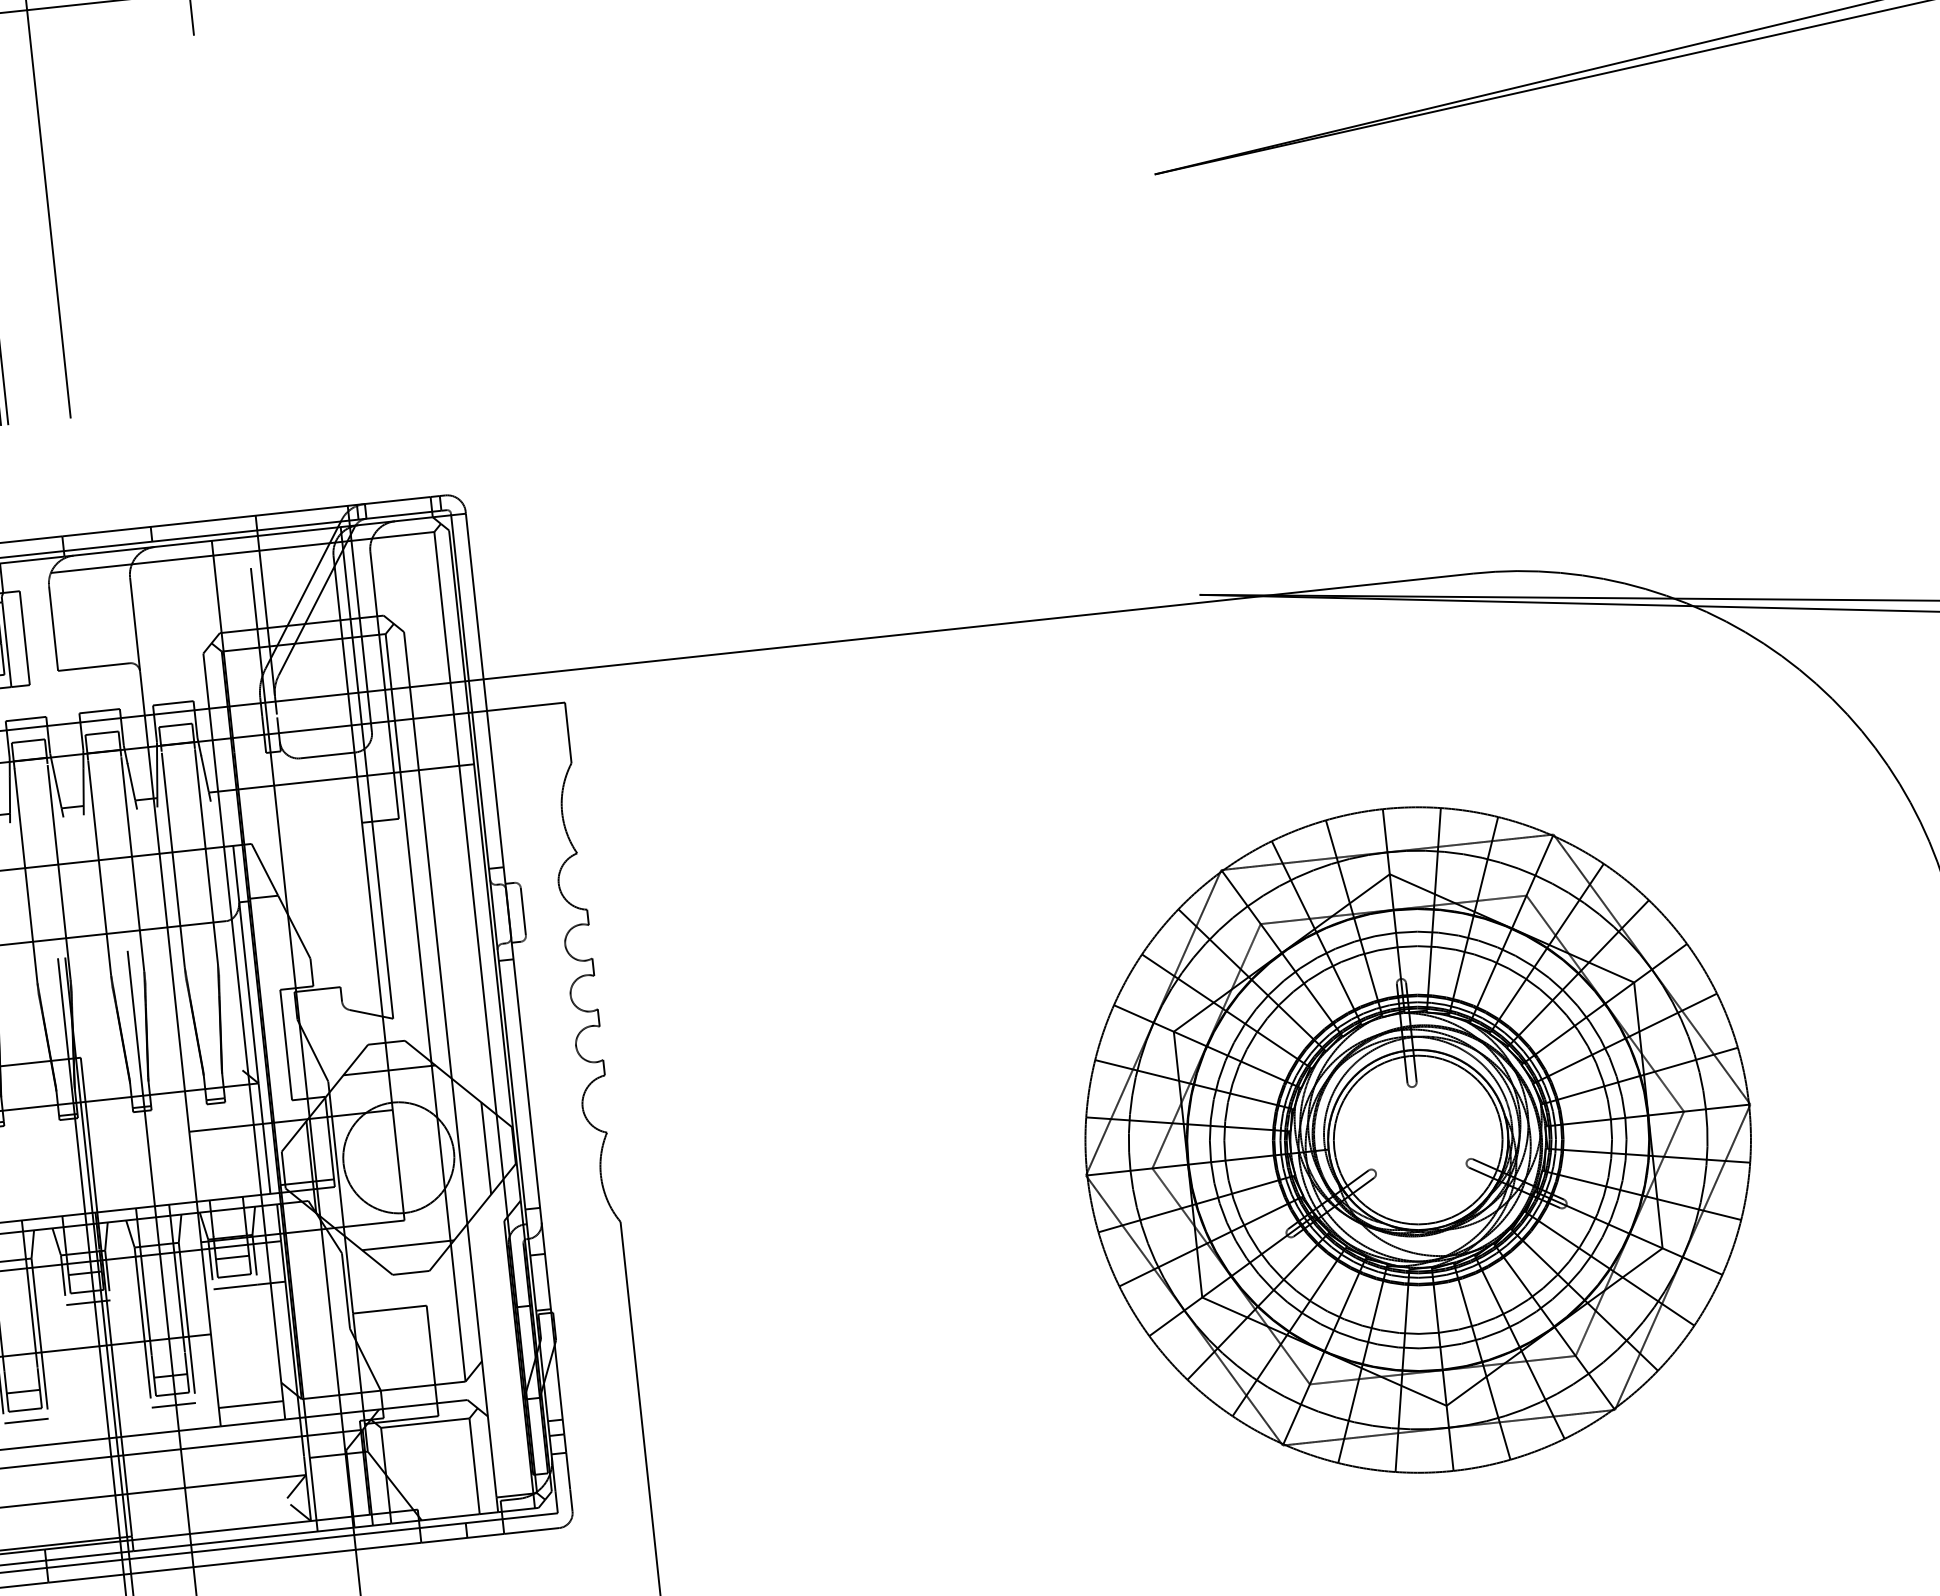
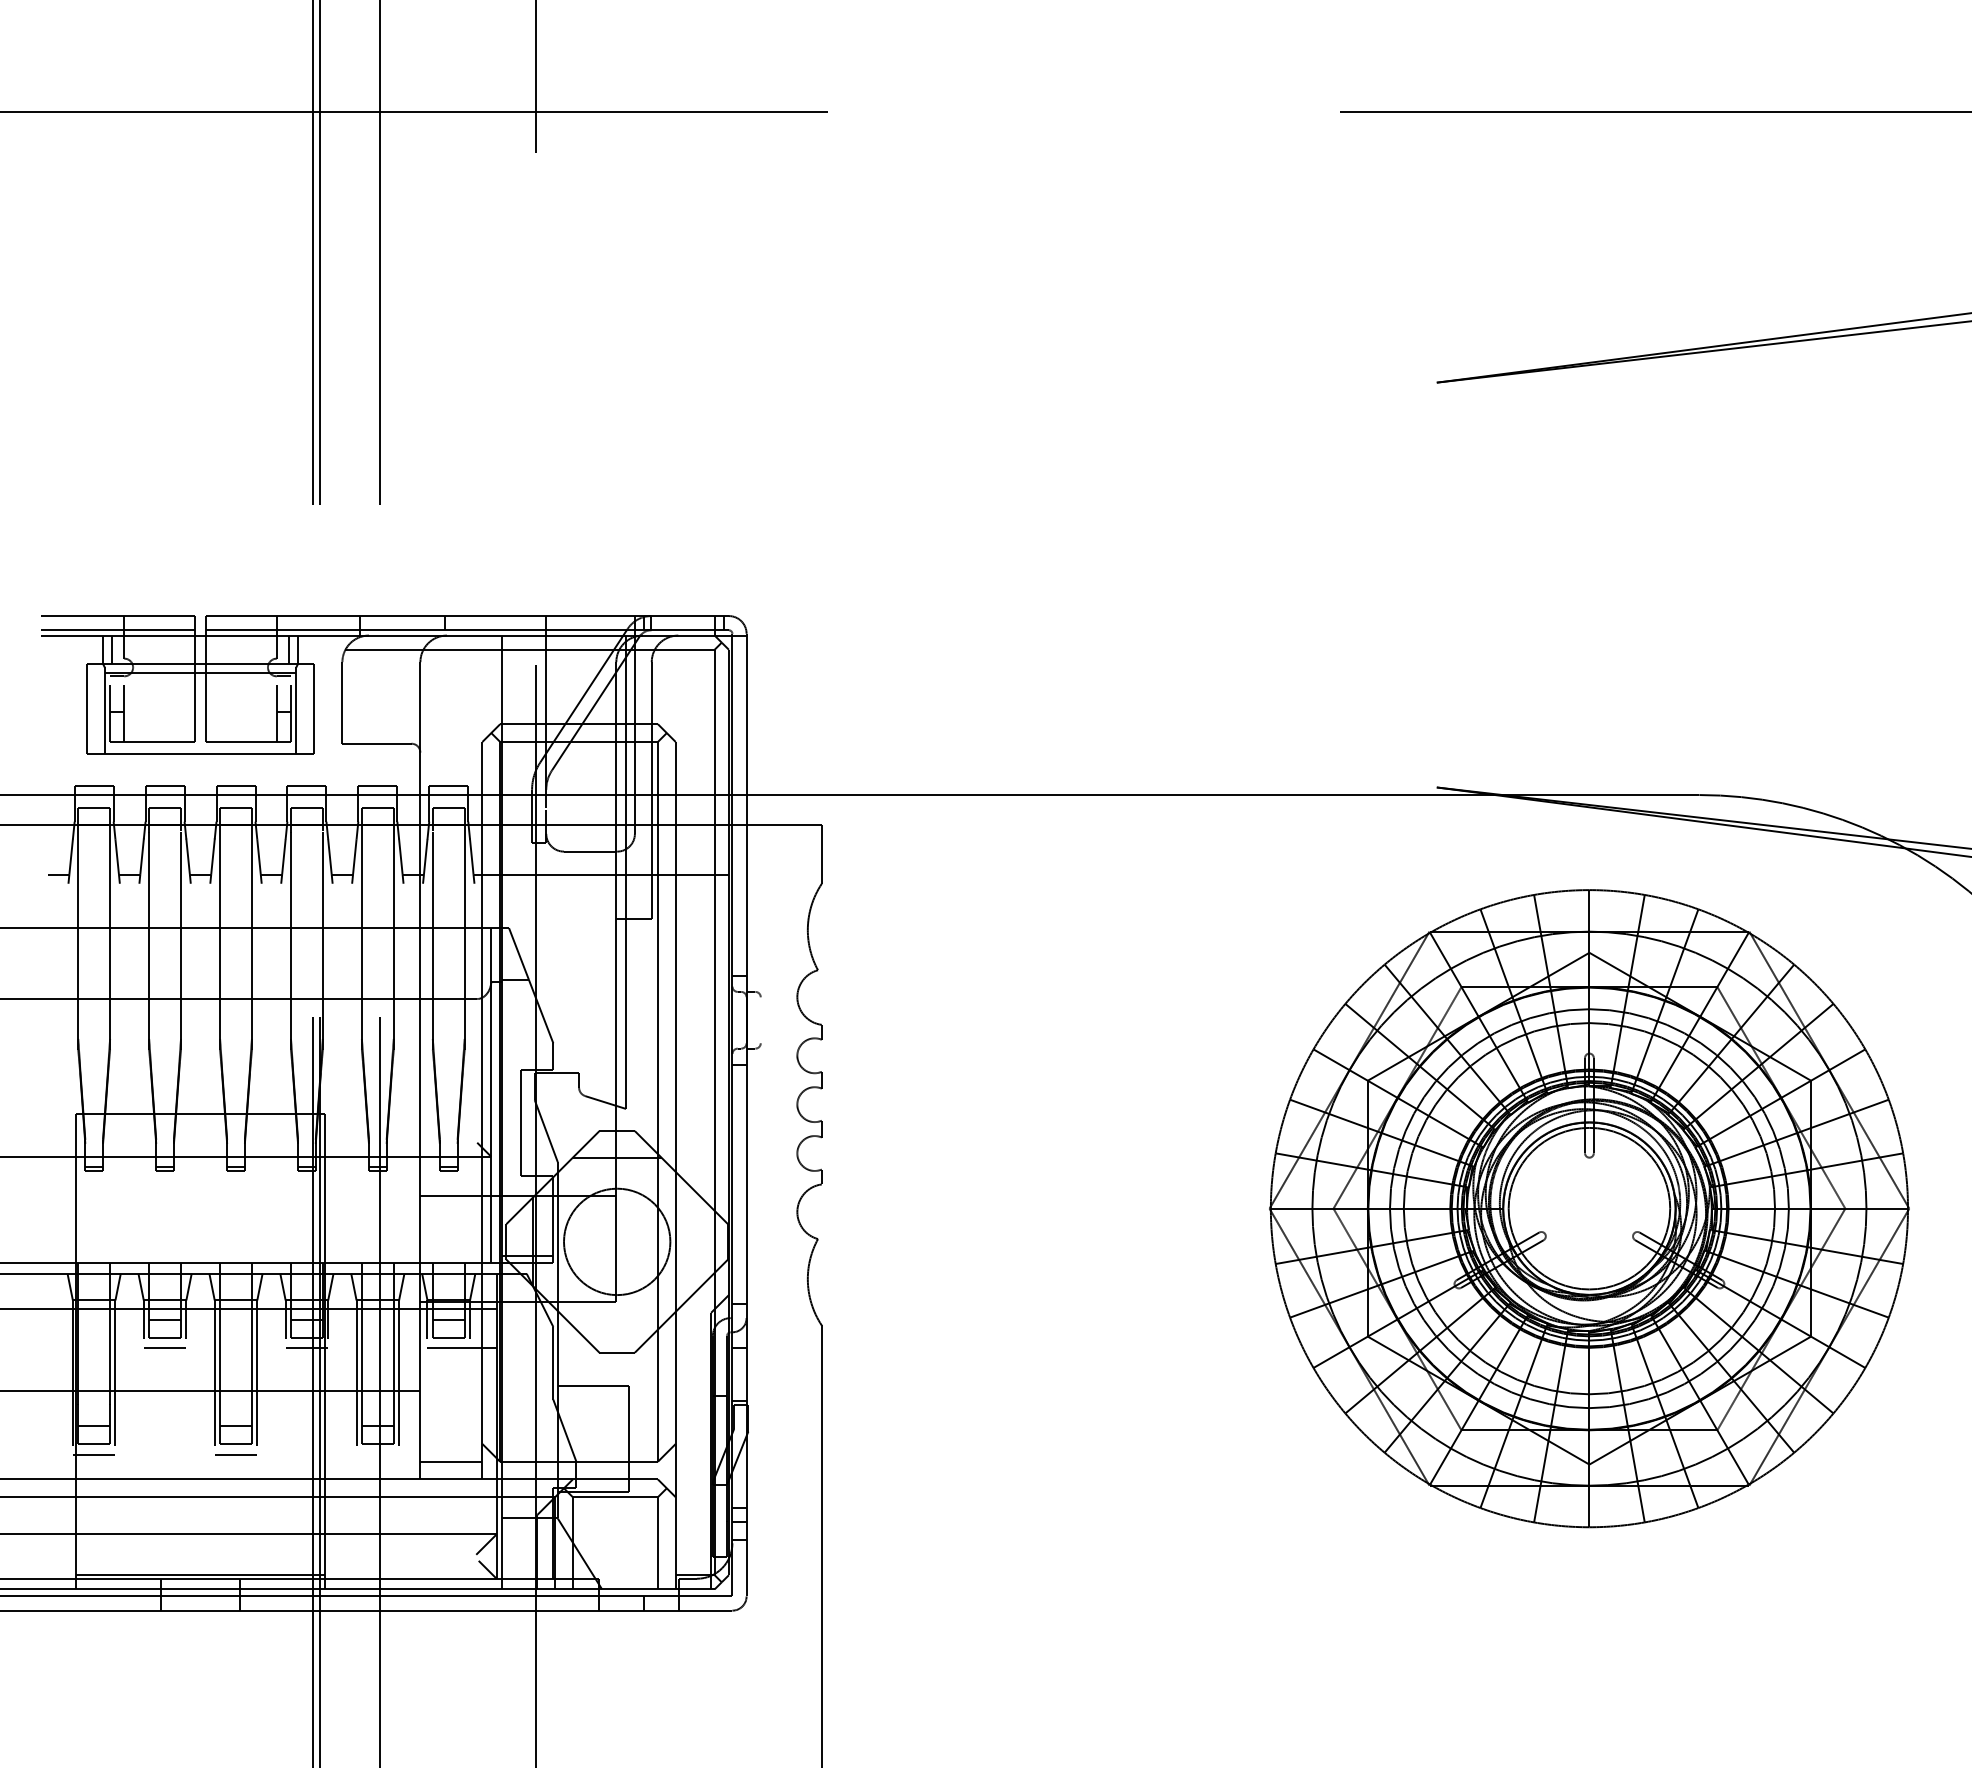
line: (523, 911) -> (760, 1020), removed
part: (1418, 1139) -> (1589, 1208), moved
line: (486, 1148) -> (701, 1241), removed
line: (407, 1245) -> (616, 1326), removed
line: (173, 1405) -> (377, 1454), removed

